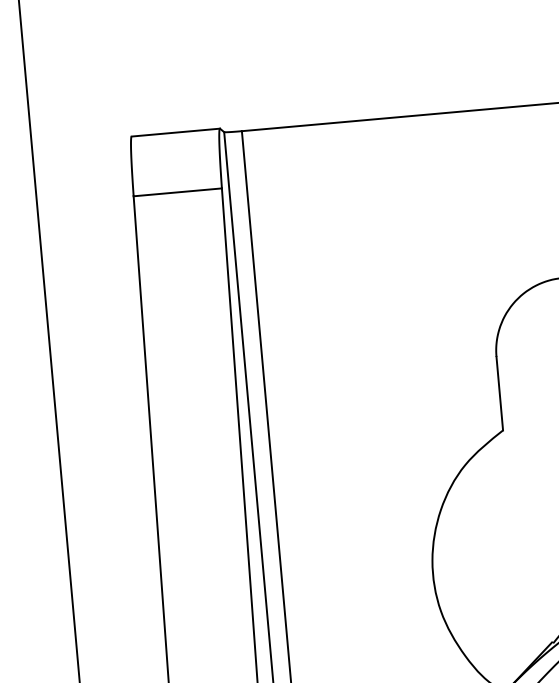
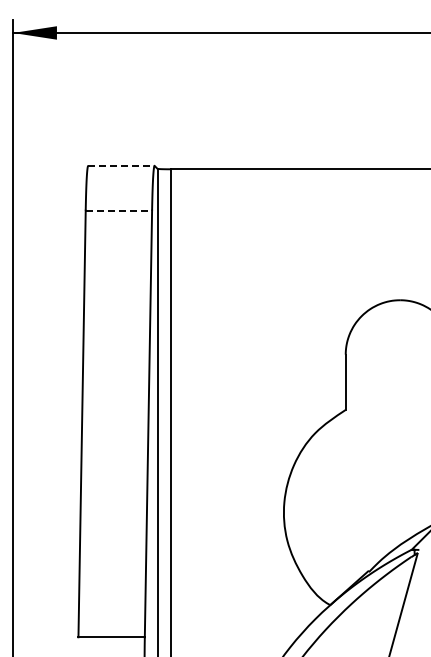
line: (175, 131) -> (121, 165), solid -> dashed
line: (178, 192) -> (119, 210), solid -> dashed

